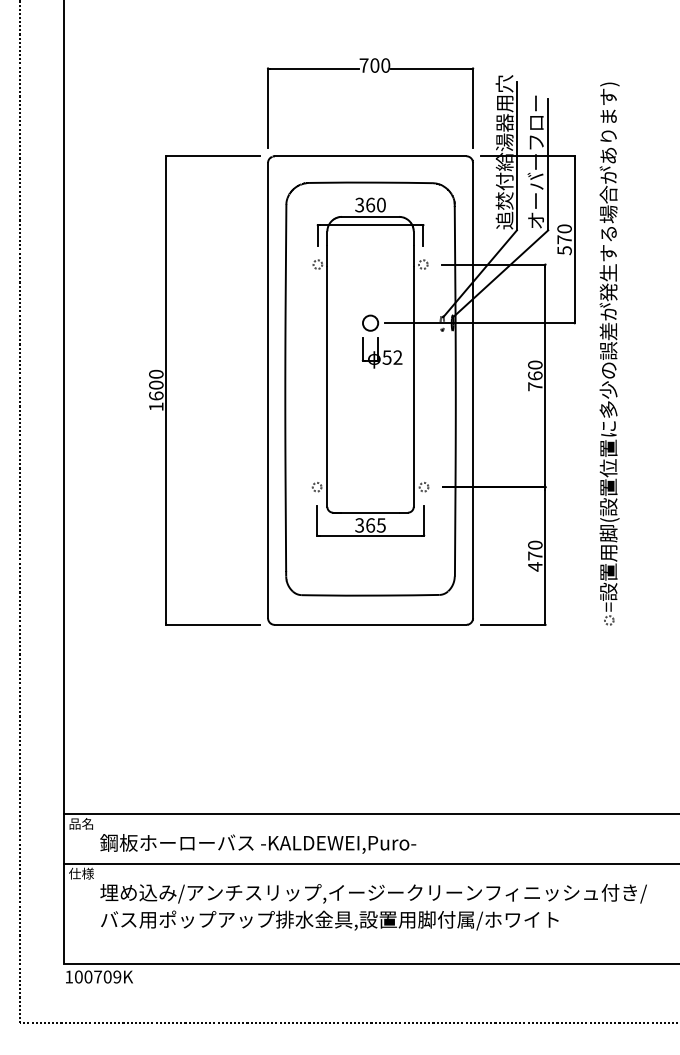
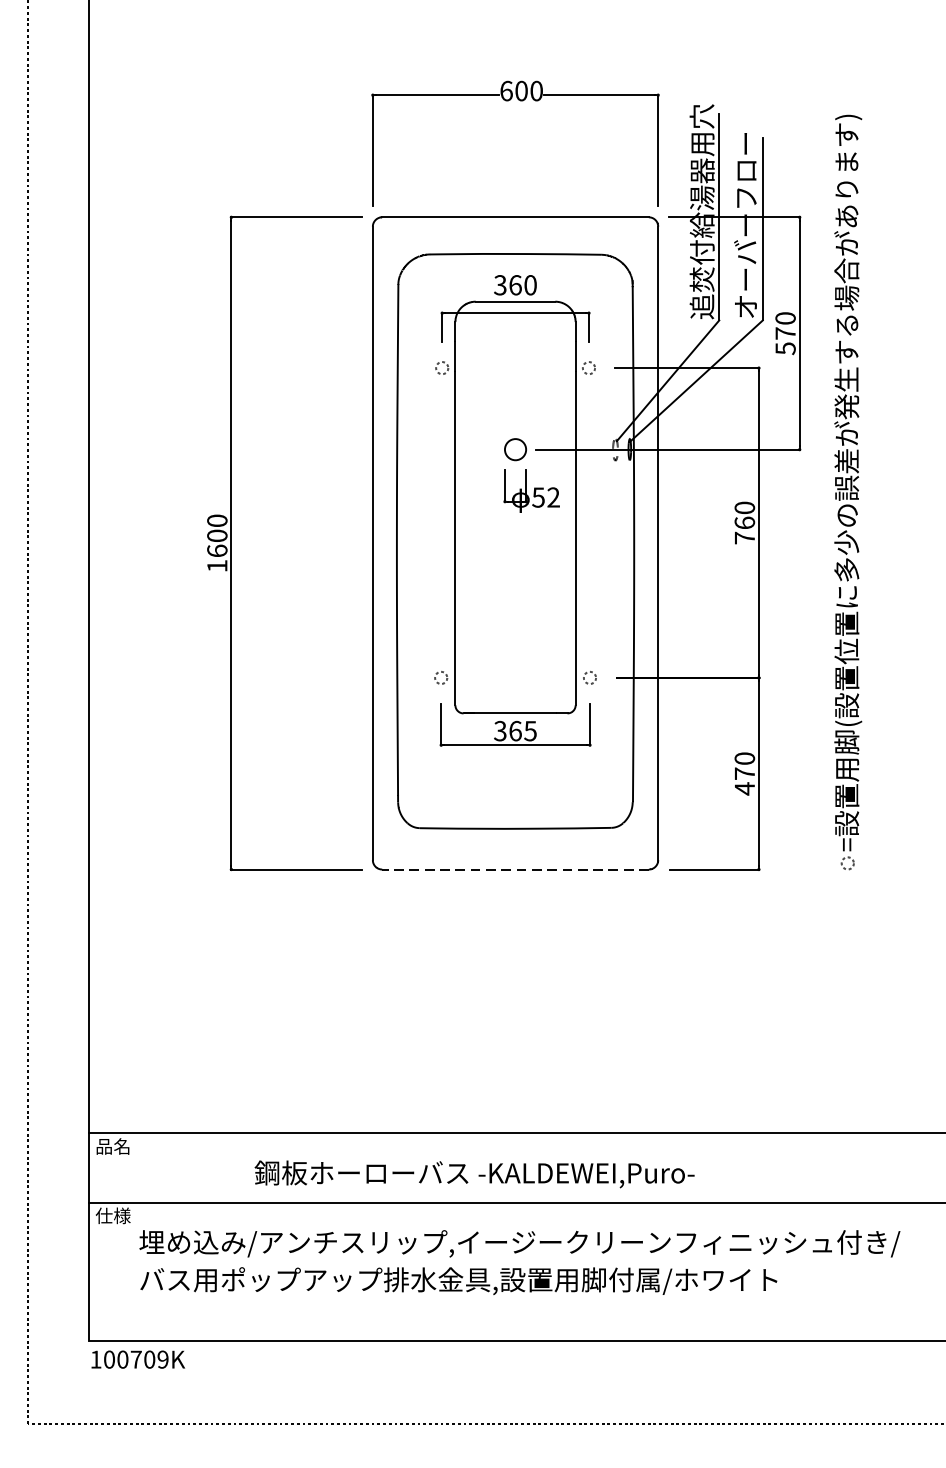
text: (363, 65) -> (505, 90), 700 -> 600
line: (370, 624) -> (515, 869), solid -> dashed
text: (258, 843) -> (475, 1173), moved

